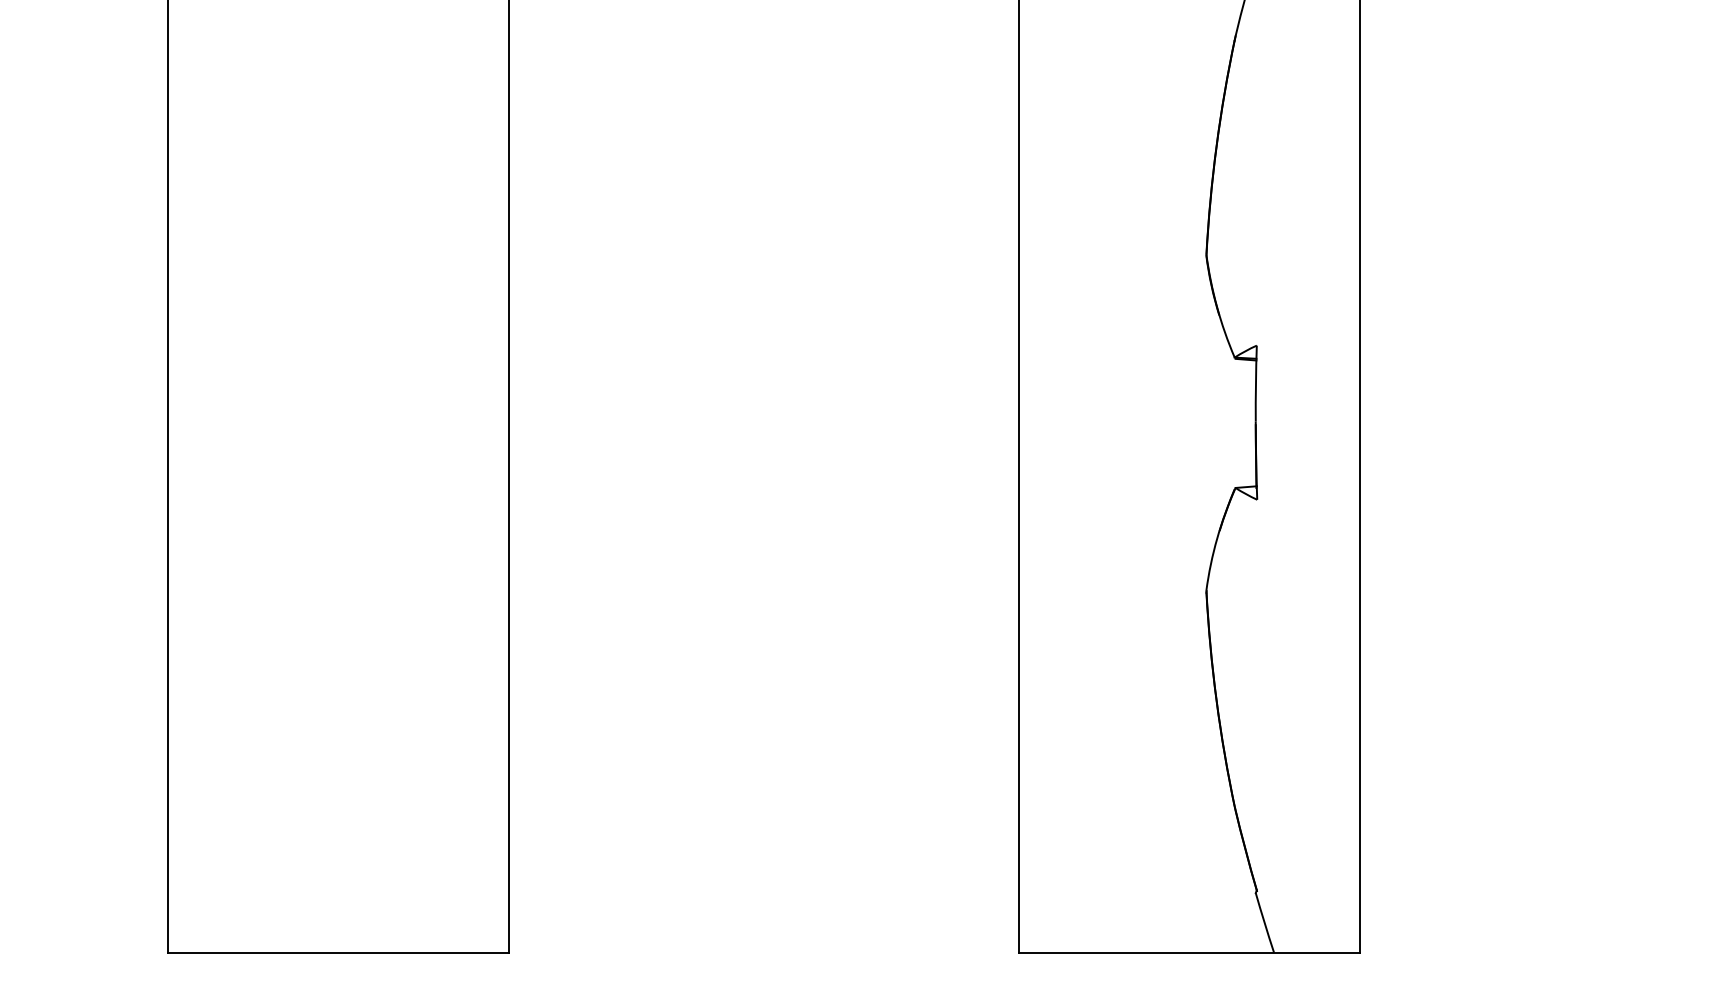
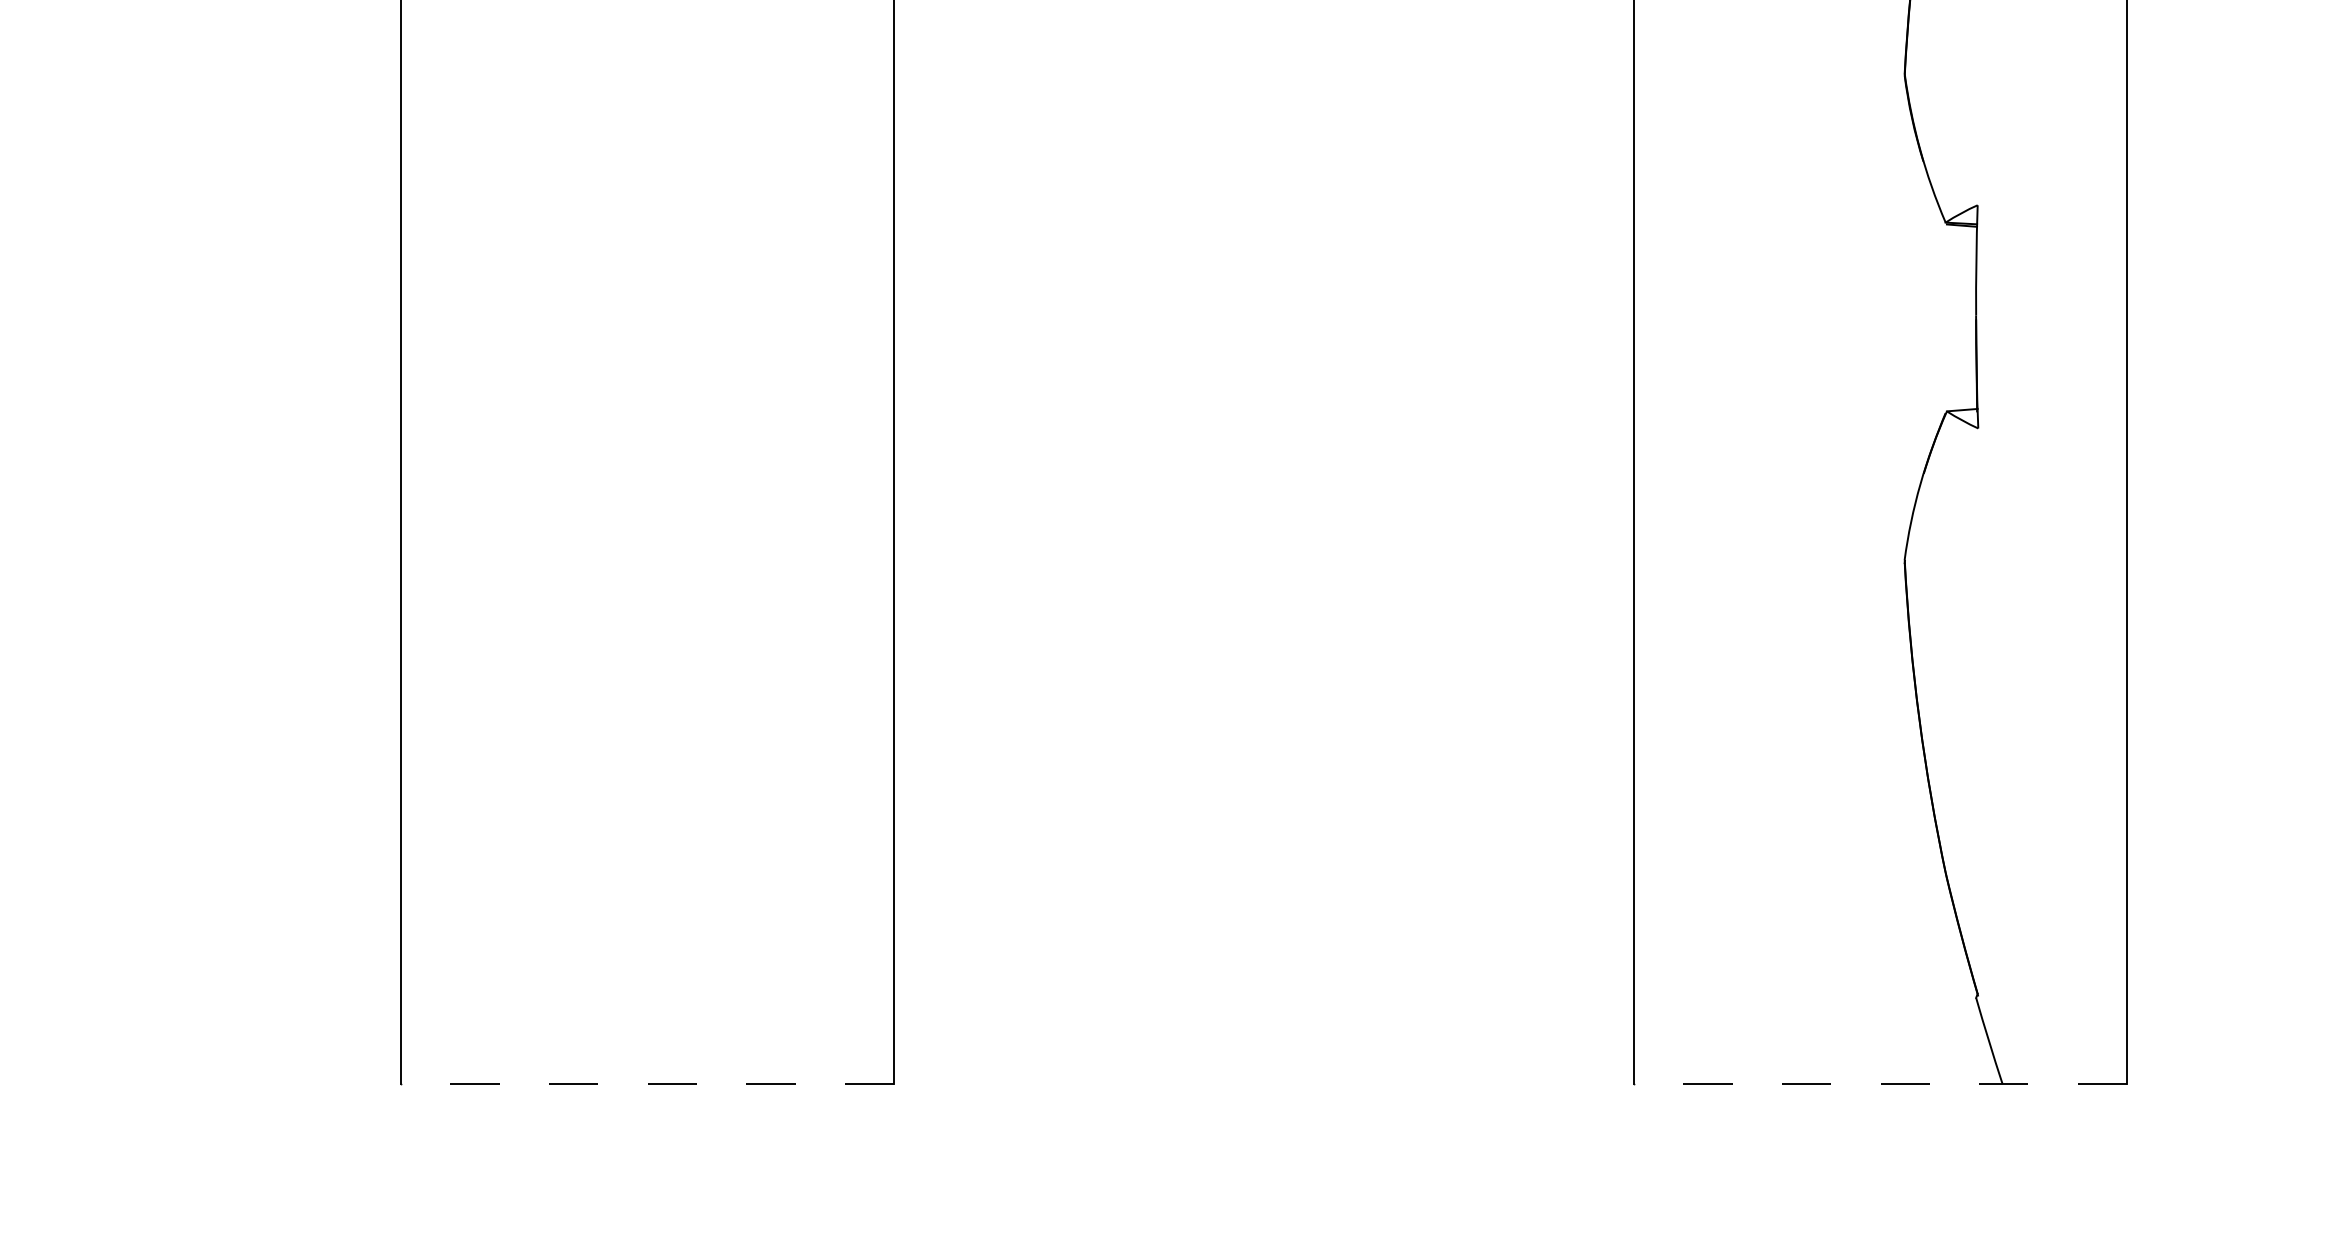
line: (337, 952) -> (646, 1083), solid -> dashed
line: (1189, 952) -> (1880, 1083), solid -> dashed

